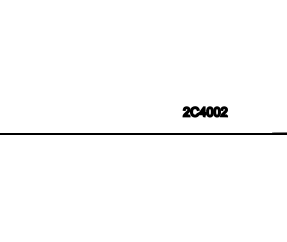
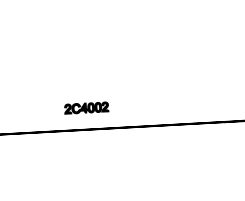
part: (204, 111) -> (85, 107), moved

